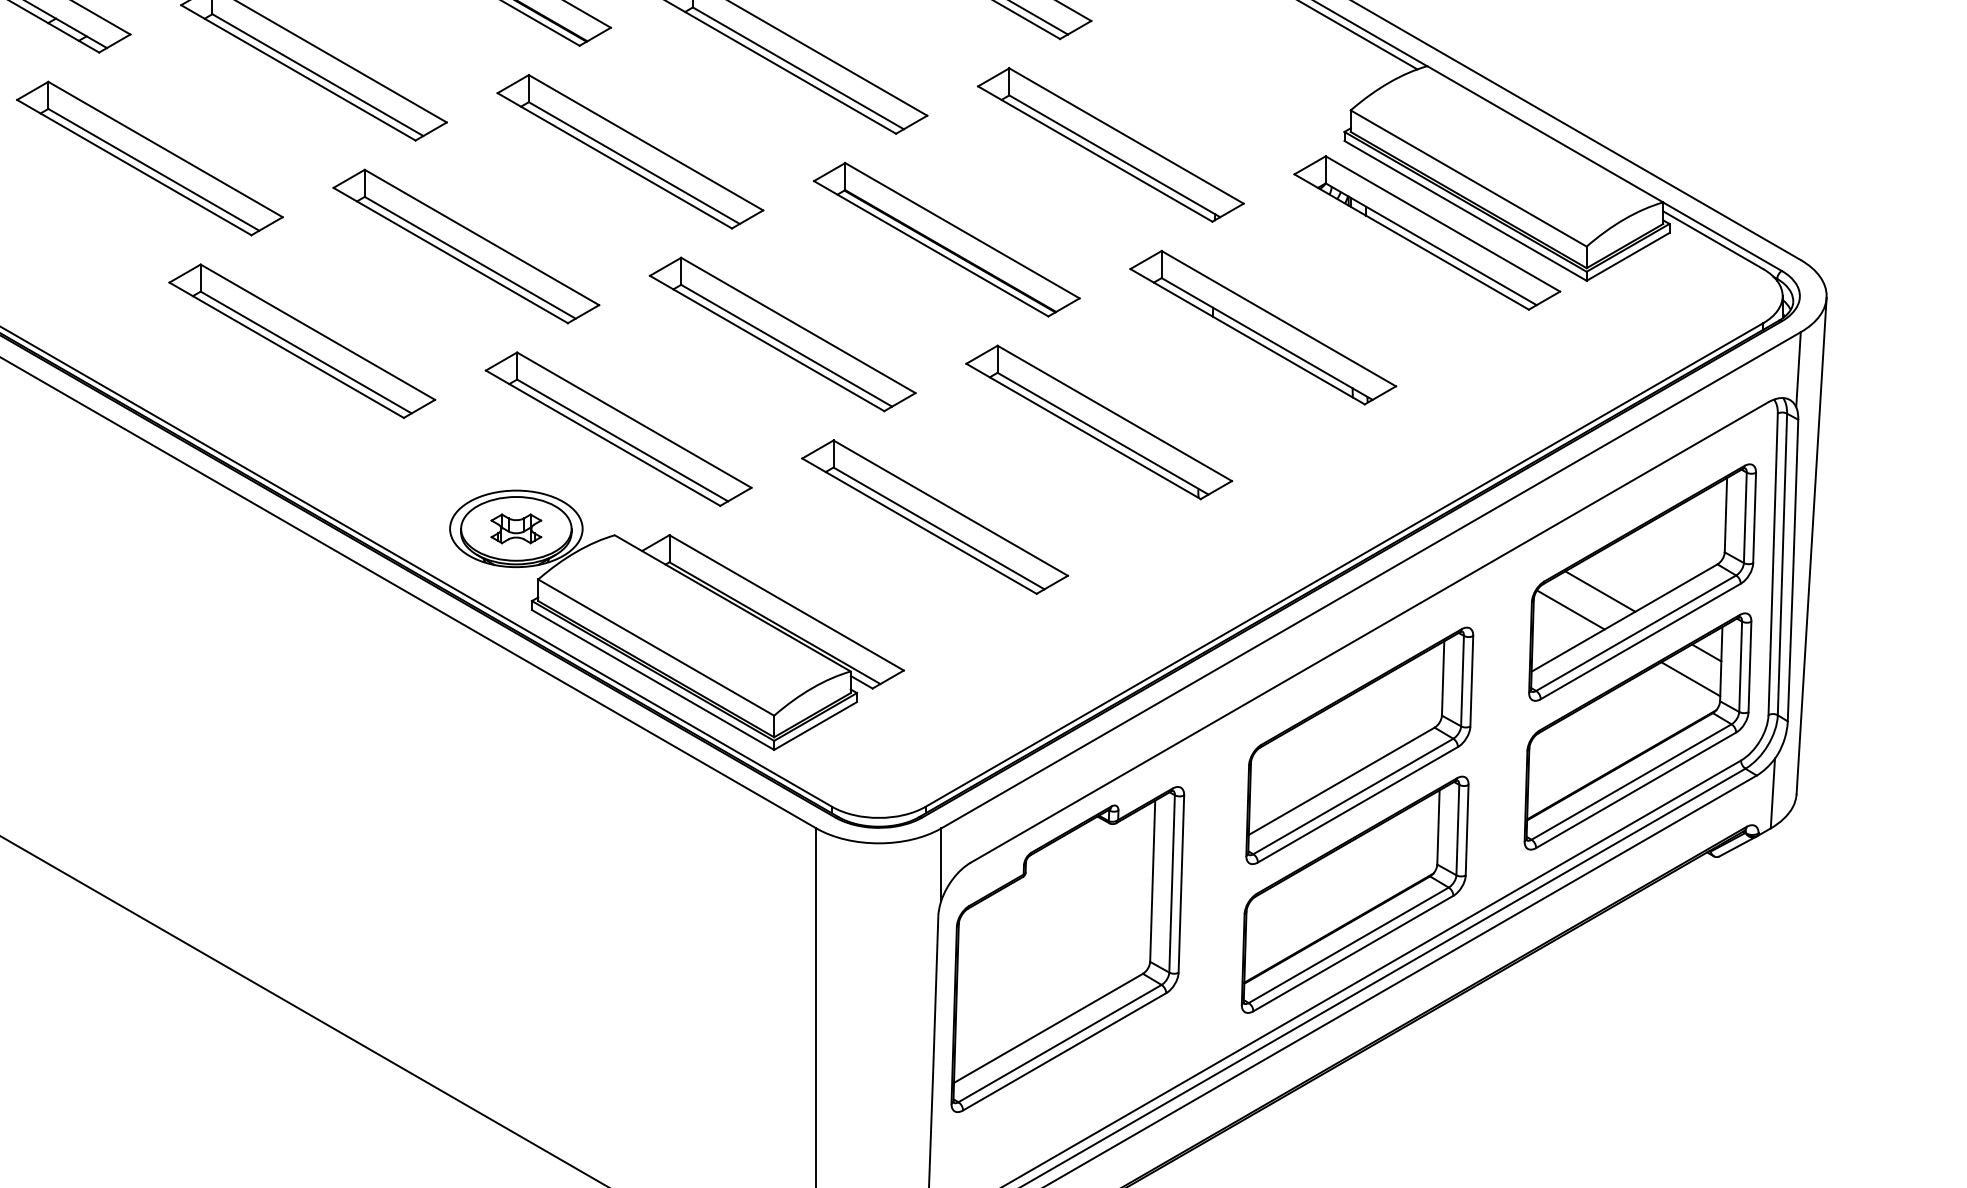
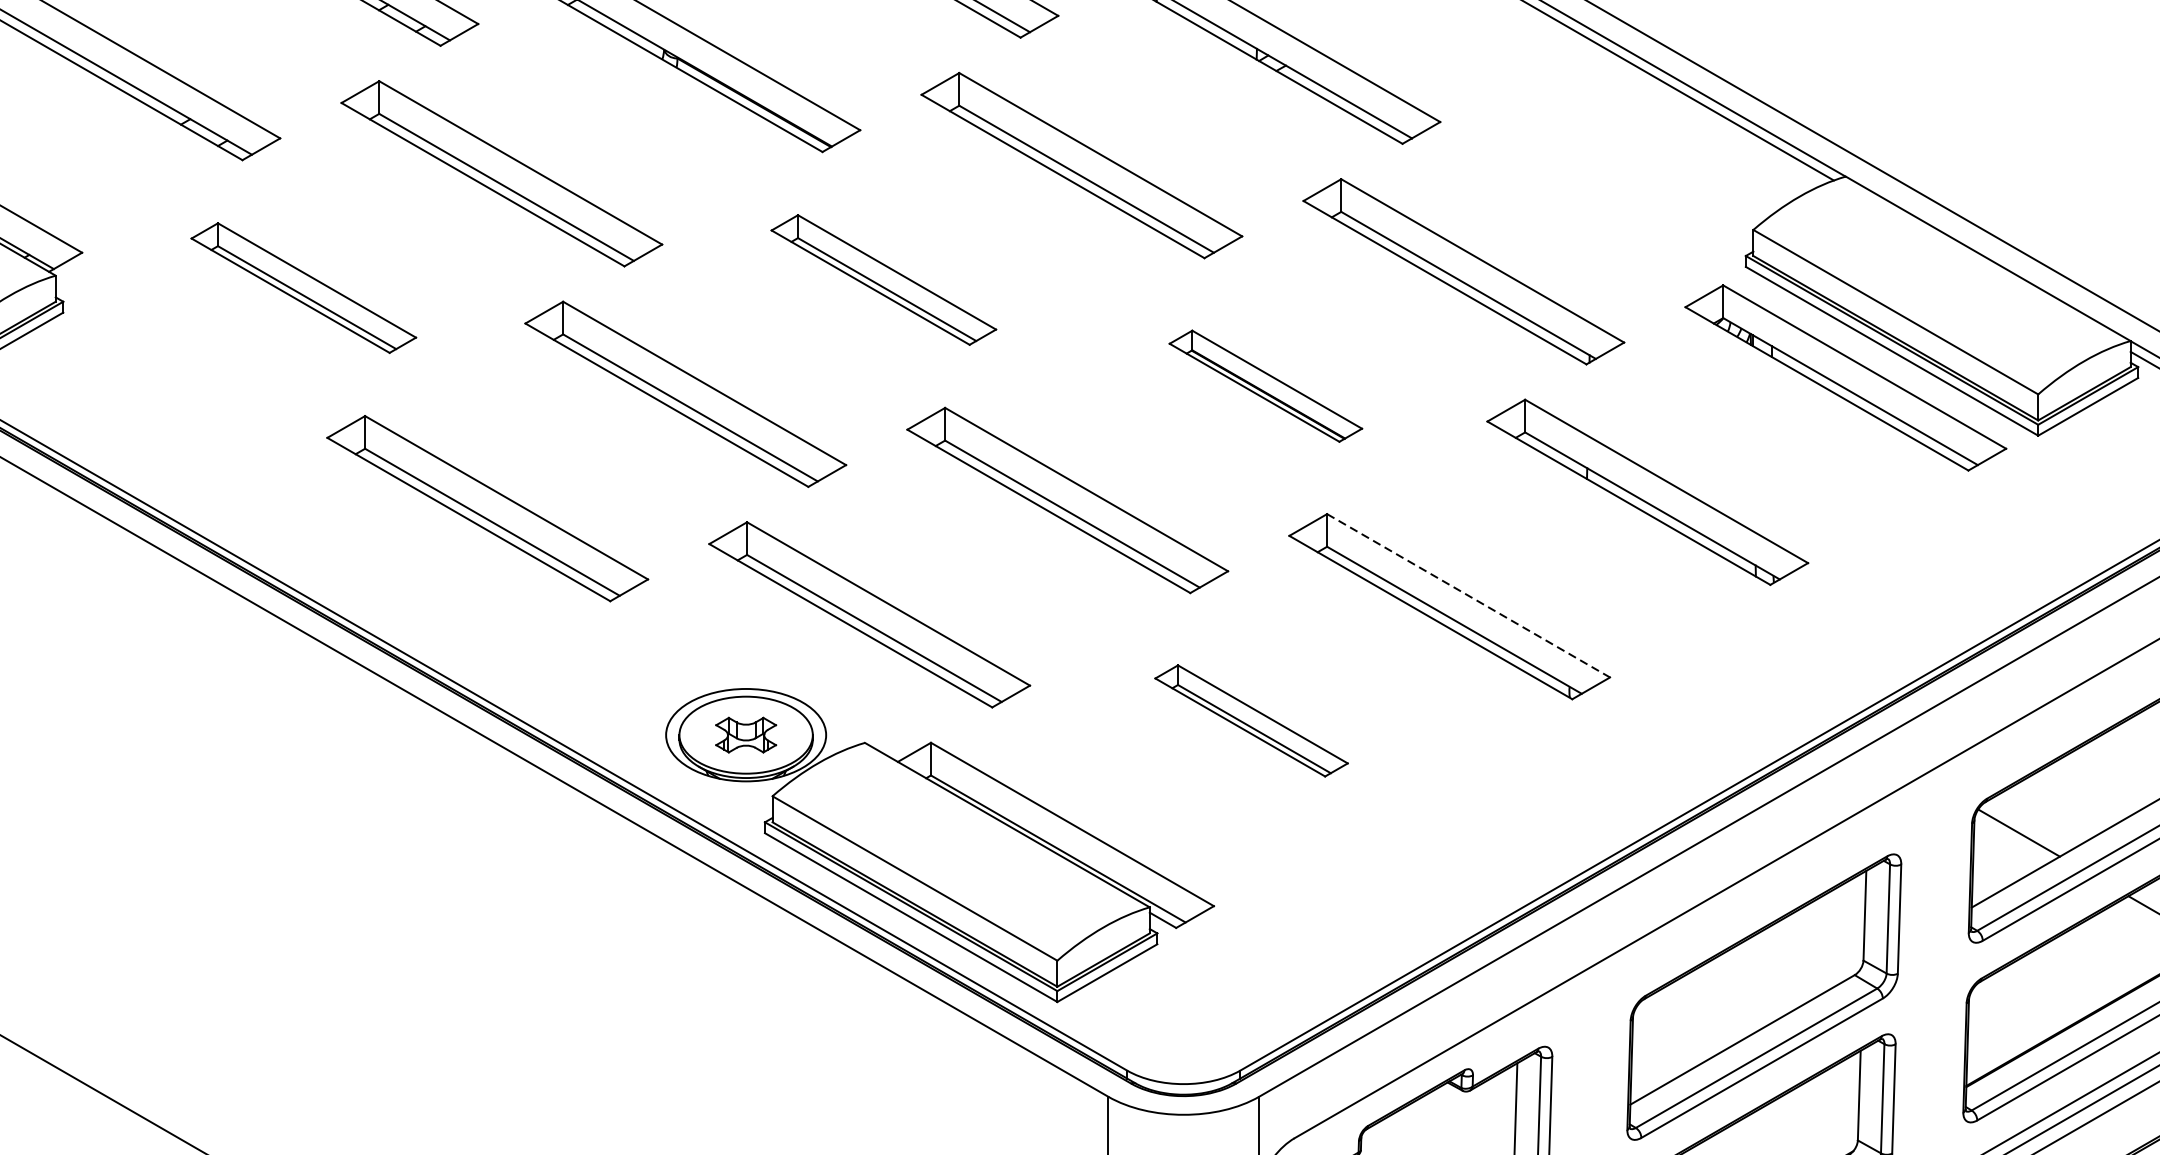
part: (630, 151) -> (883, 279), size x0.7
part: (149, 158) -> (303, 288), size x0.7
part: (946, 239) -> (1265, 385), size x0.6
line: (1115, 413) -> (1469, 595), solid -> dashed
part: (934, 516) -> (1250, 720), size x0.6
line: (1600, 591) -> (2054, 810), removed

